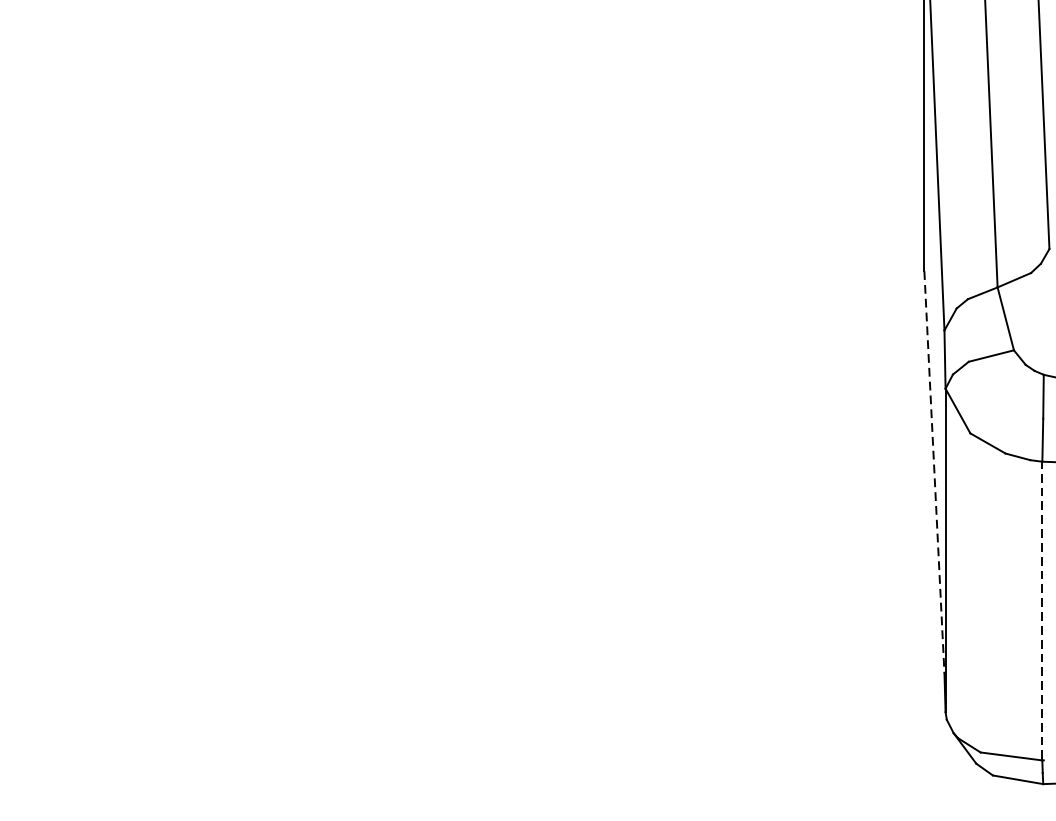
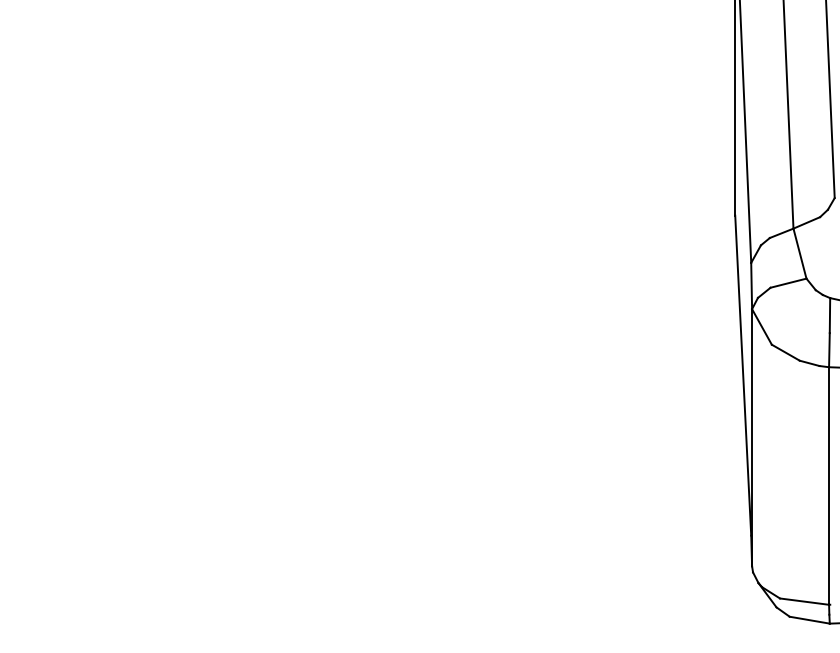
line: (934, 473) -> (743, 376), dashed -> solid
line: (1042, 610) -> (829, 485), dashed -> solid

